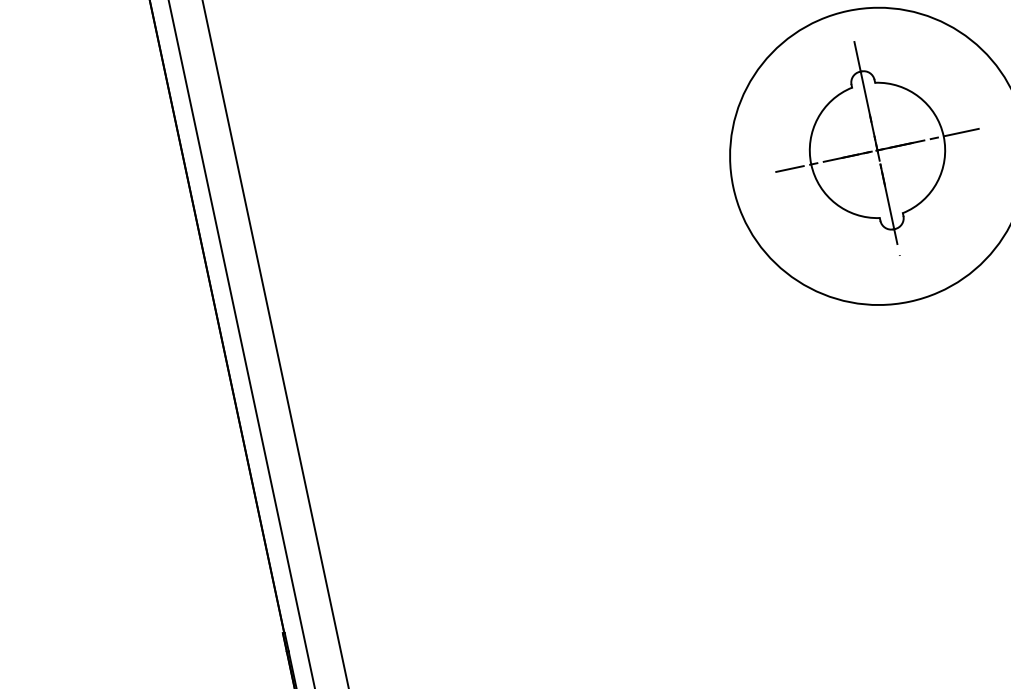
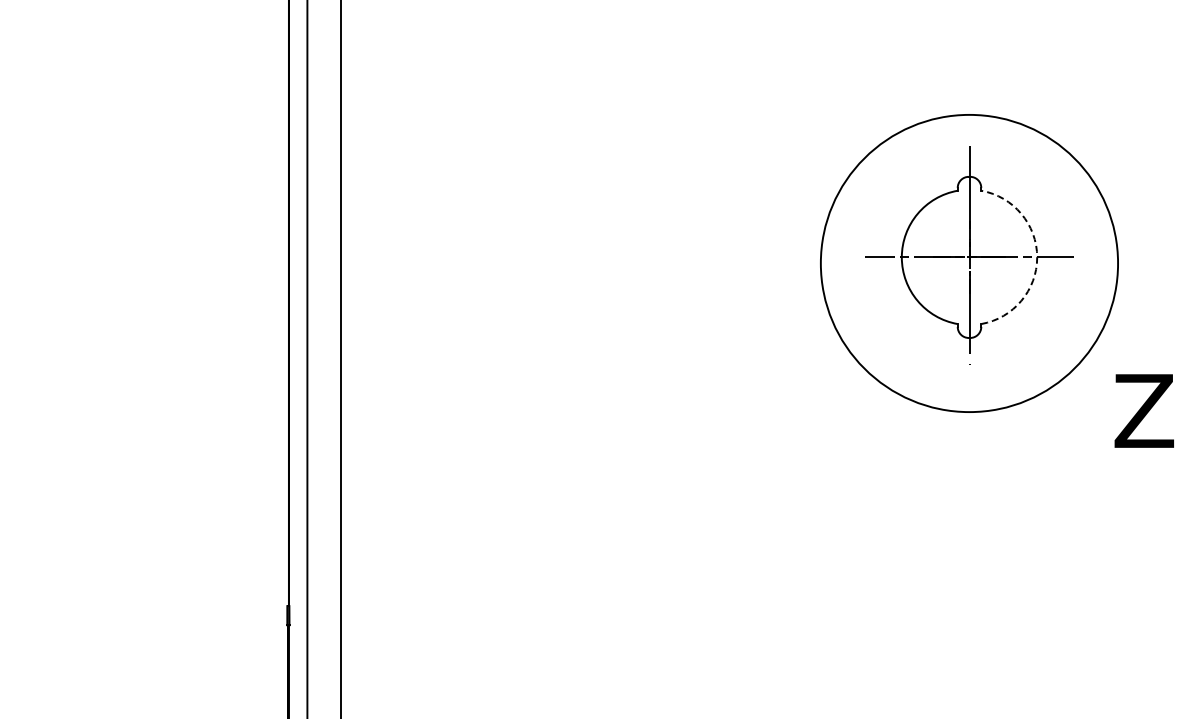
arc: (944, 136) -> (1037, 257), solid -> dashed

